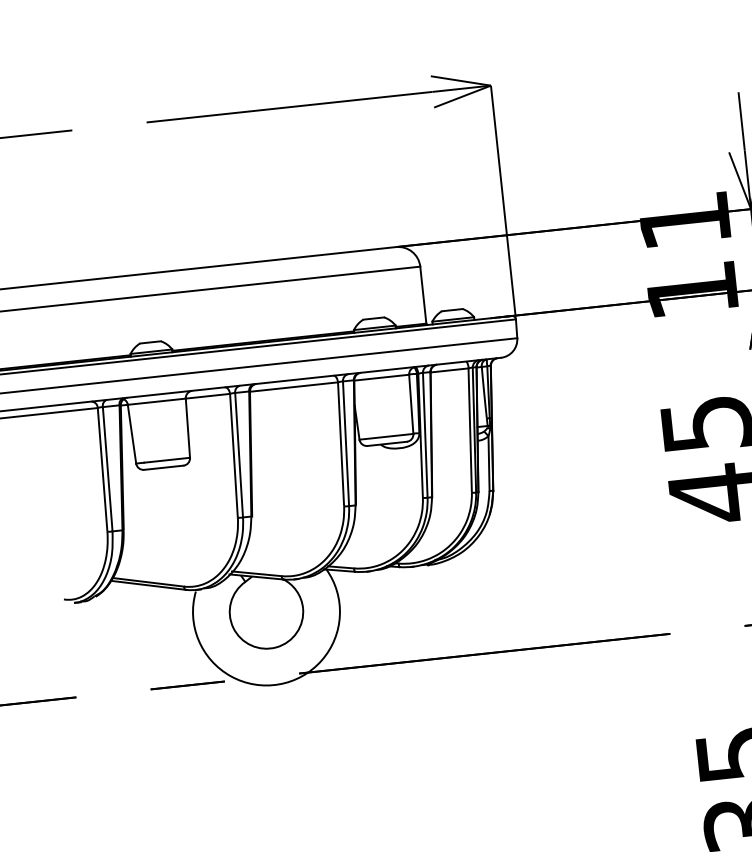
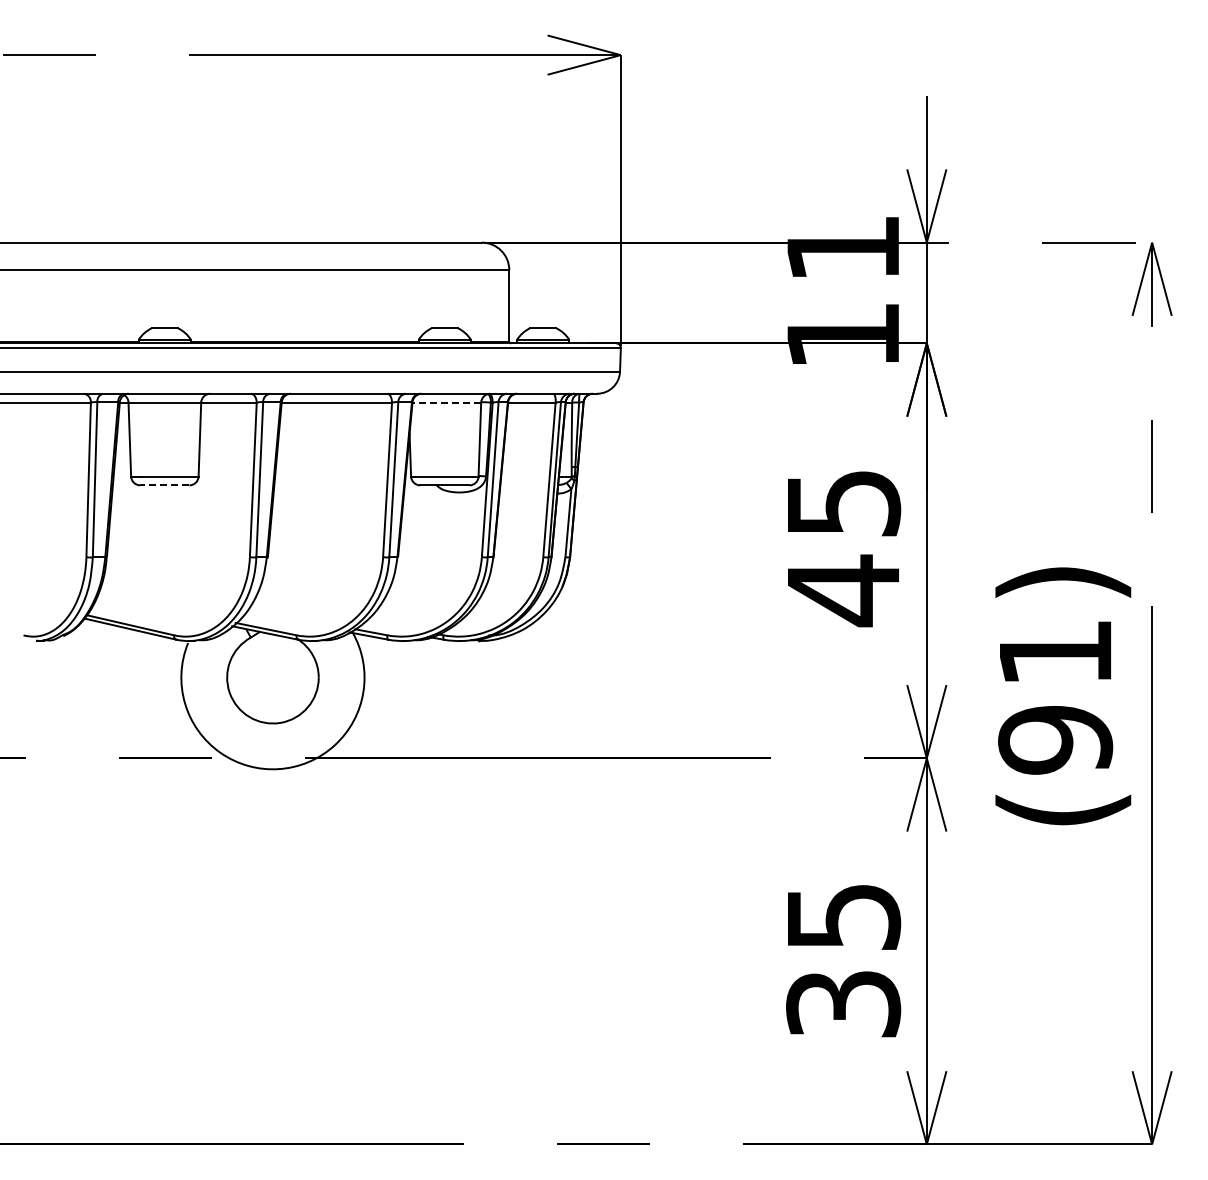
line: (381, 377) -> (446, 402), solid -> dashed
line: (163, 467) -> (164, 485), solid -> dashed

